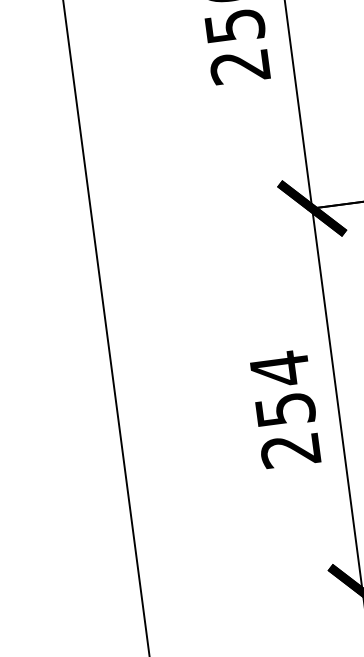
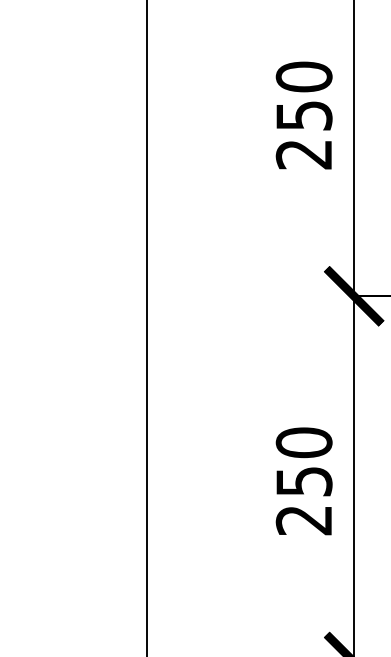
text: (279, 368) -> (303, 442), 254 -> 250

